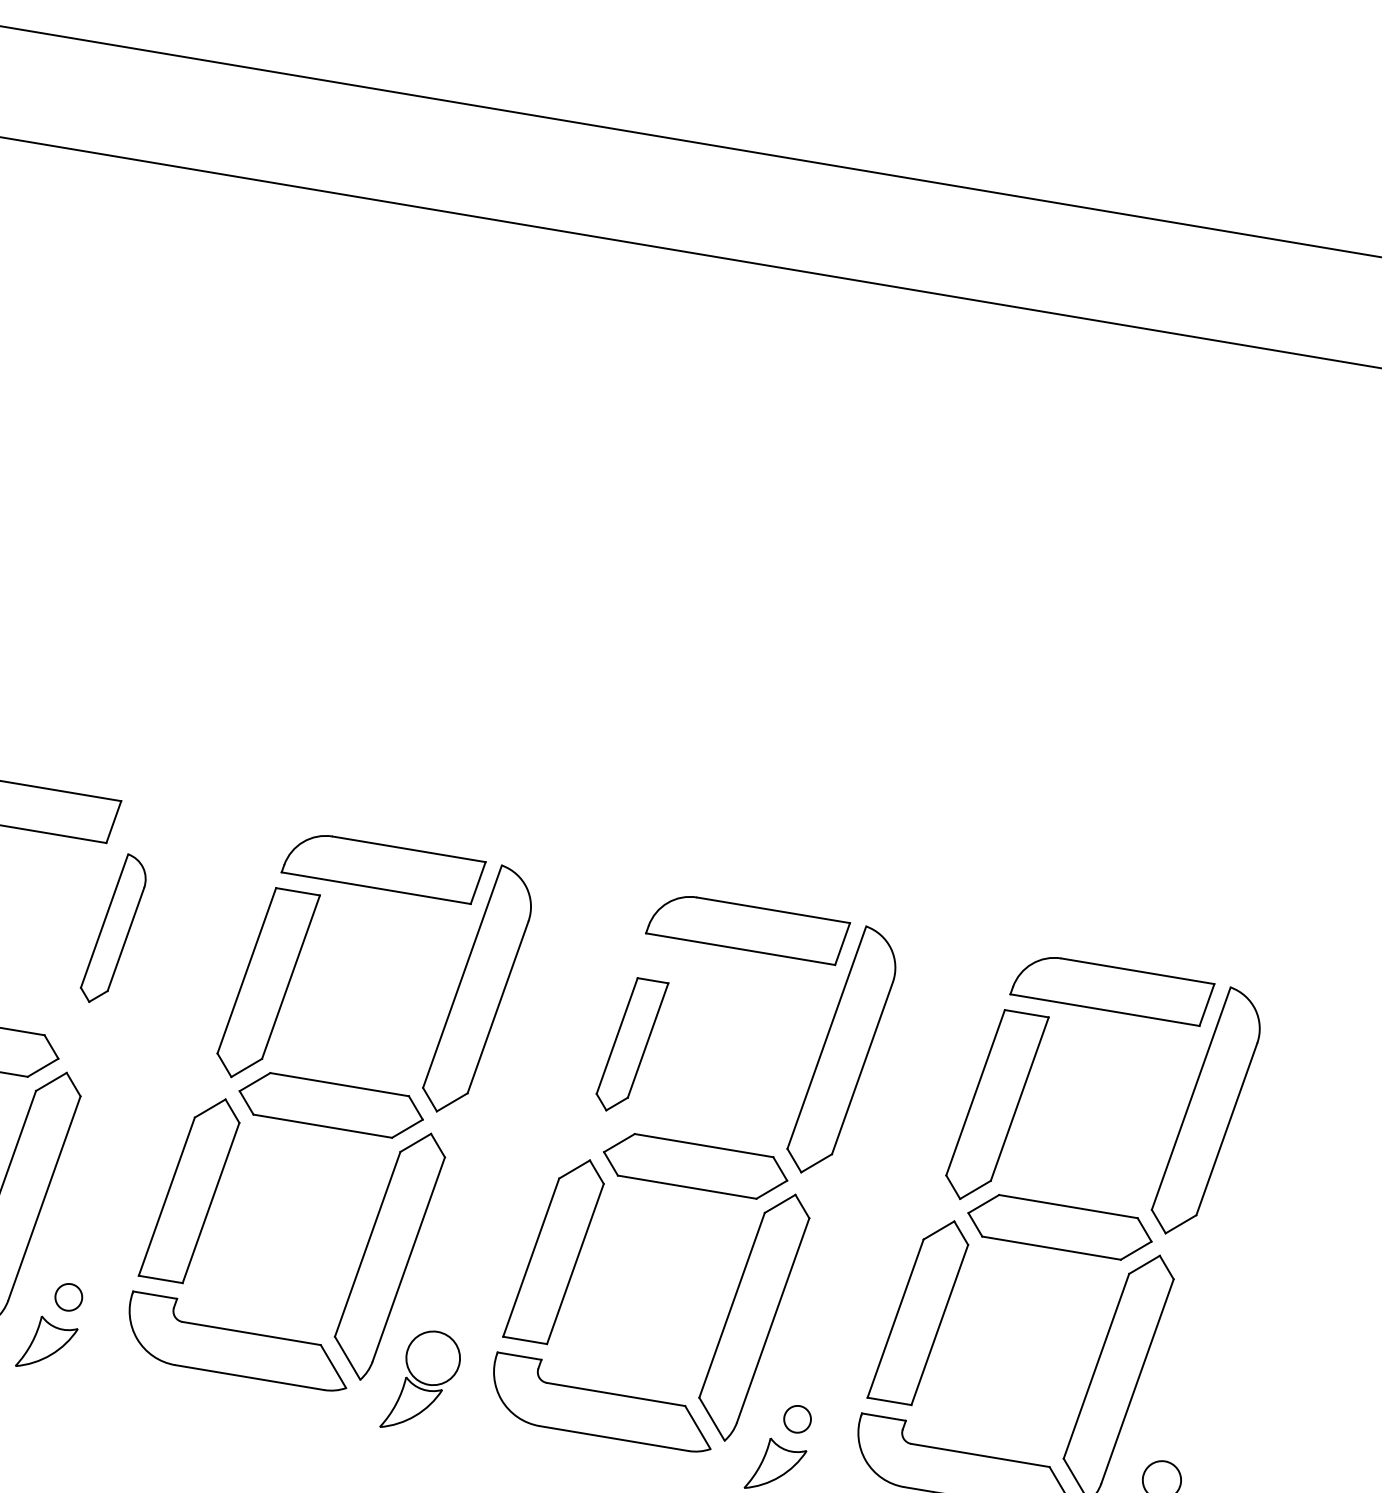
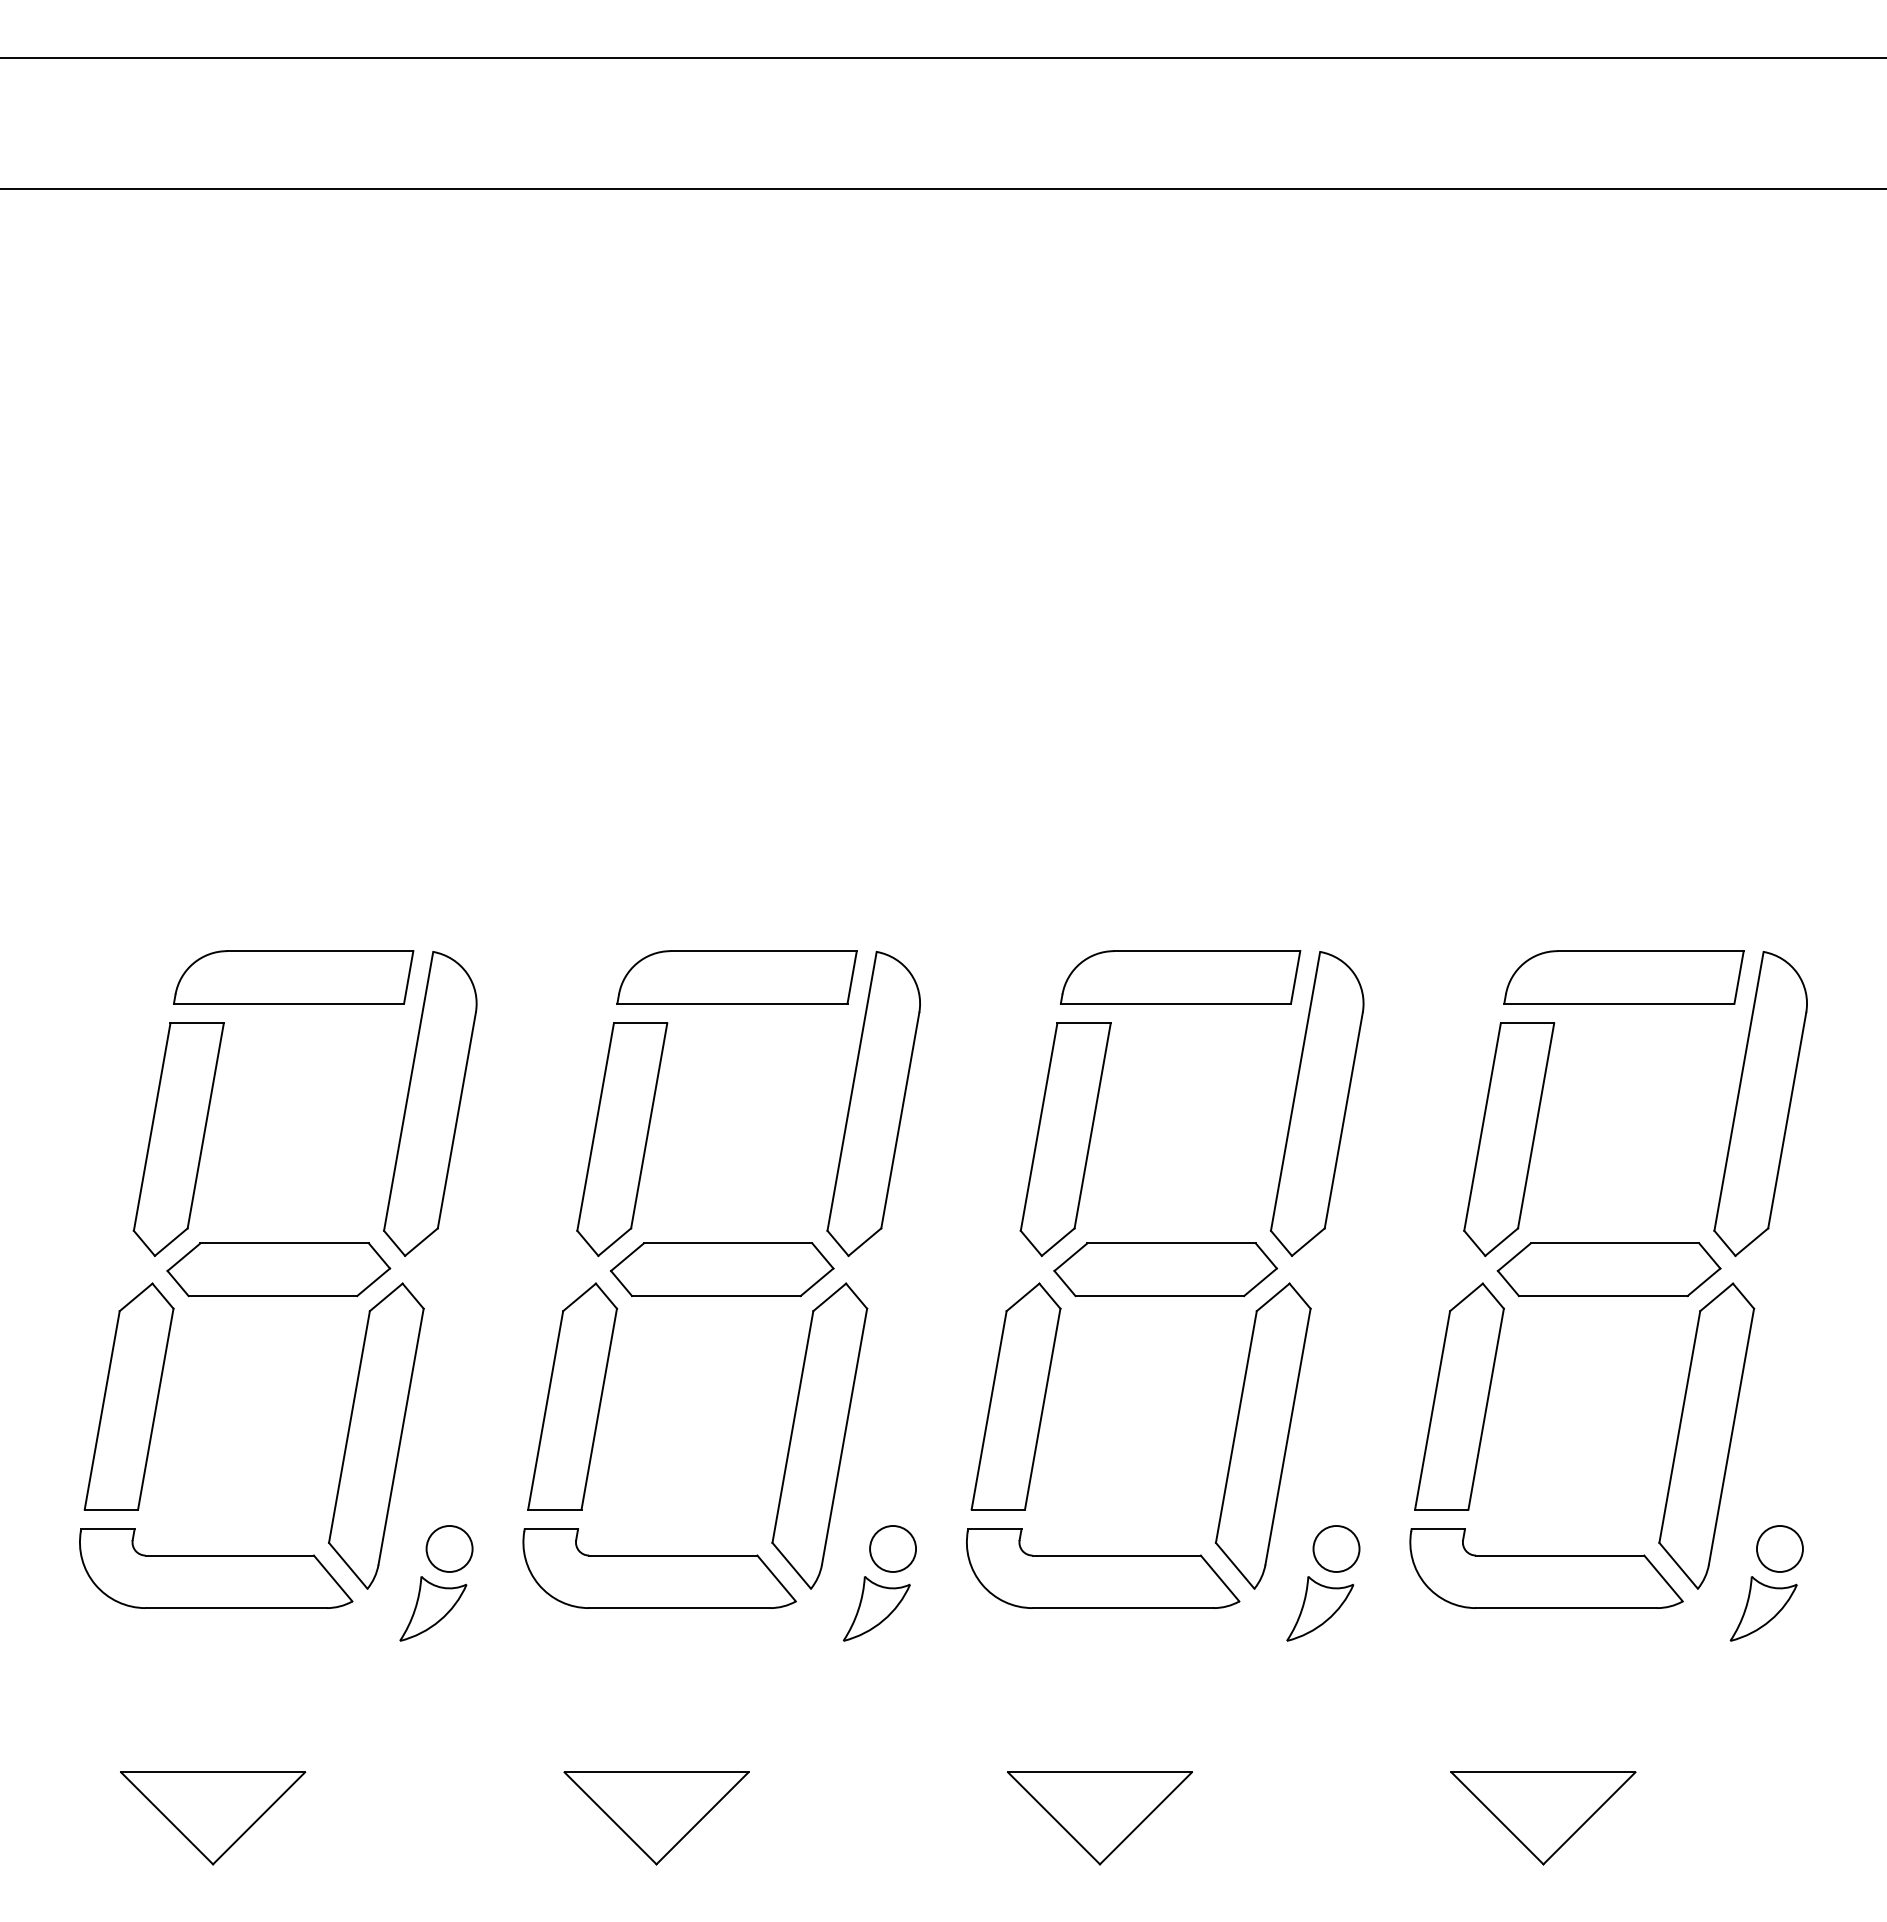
part: (114, 928) -> (430, 1103), size x1.67
part: (631, 1045) -> (1065, 1139), size x1.43
circle: (68, 1296) -> (449, 1548), size x1.43
circle: (433, 1358) -> (893, 1548), size x0.71
circle: (797, 1418) -> (1336, 1548), size x1.43

